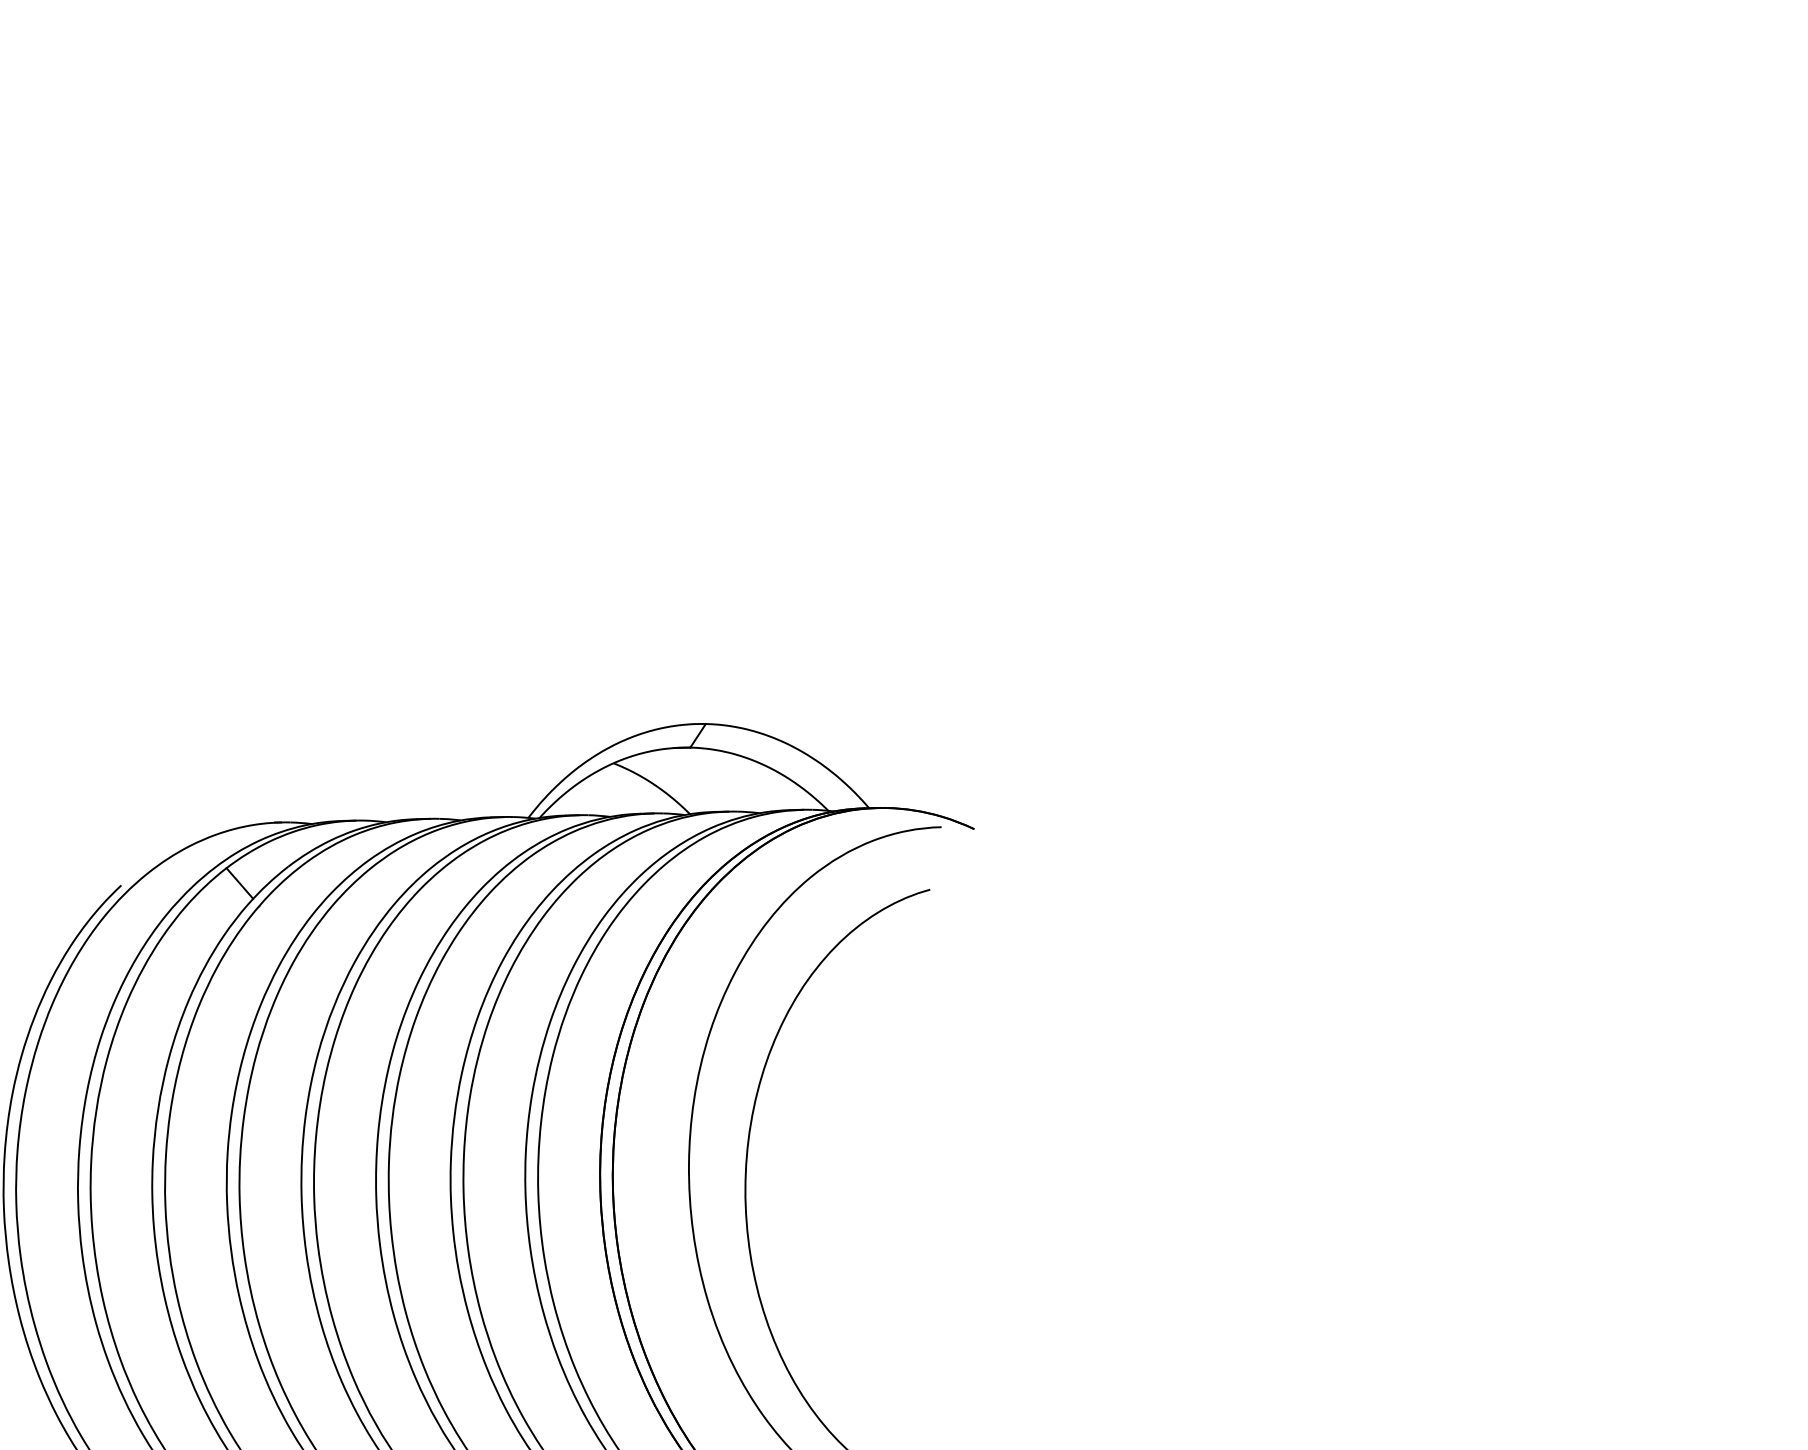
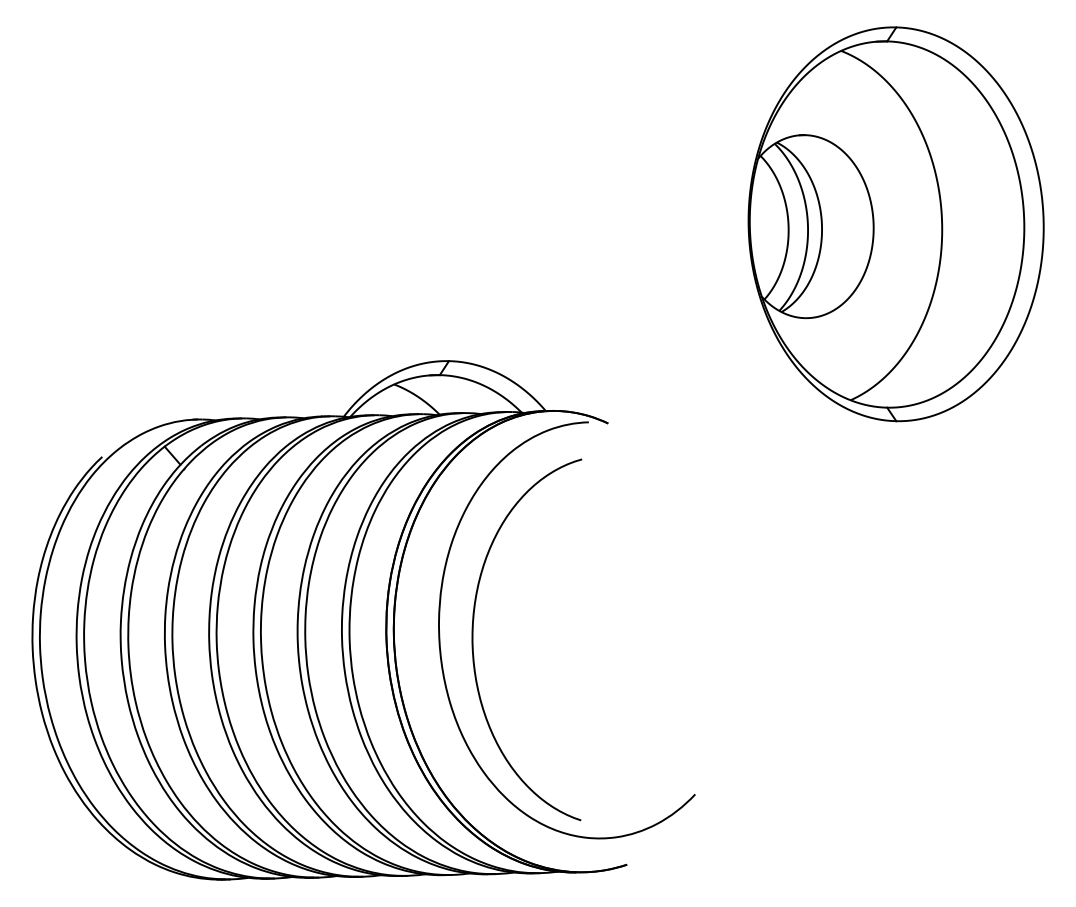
part: (1458, 493) -> (895, 224), added

